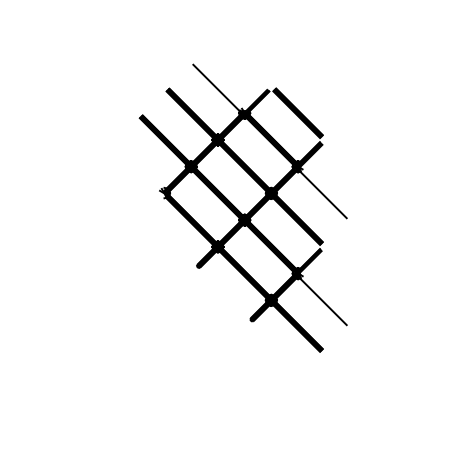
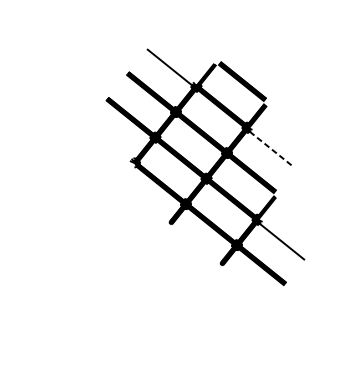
line: (323, 194) -> (271, 149), solid -> dashed

